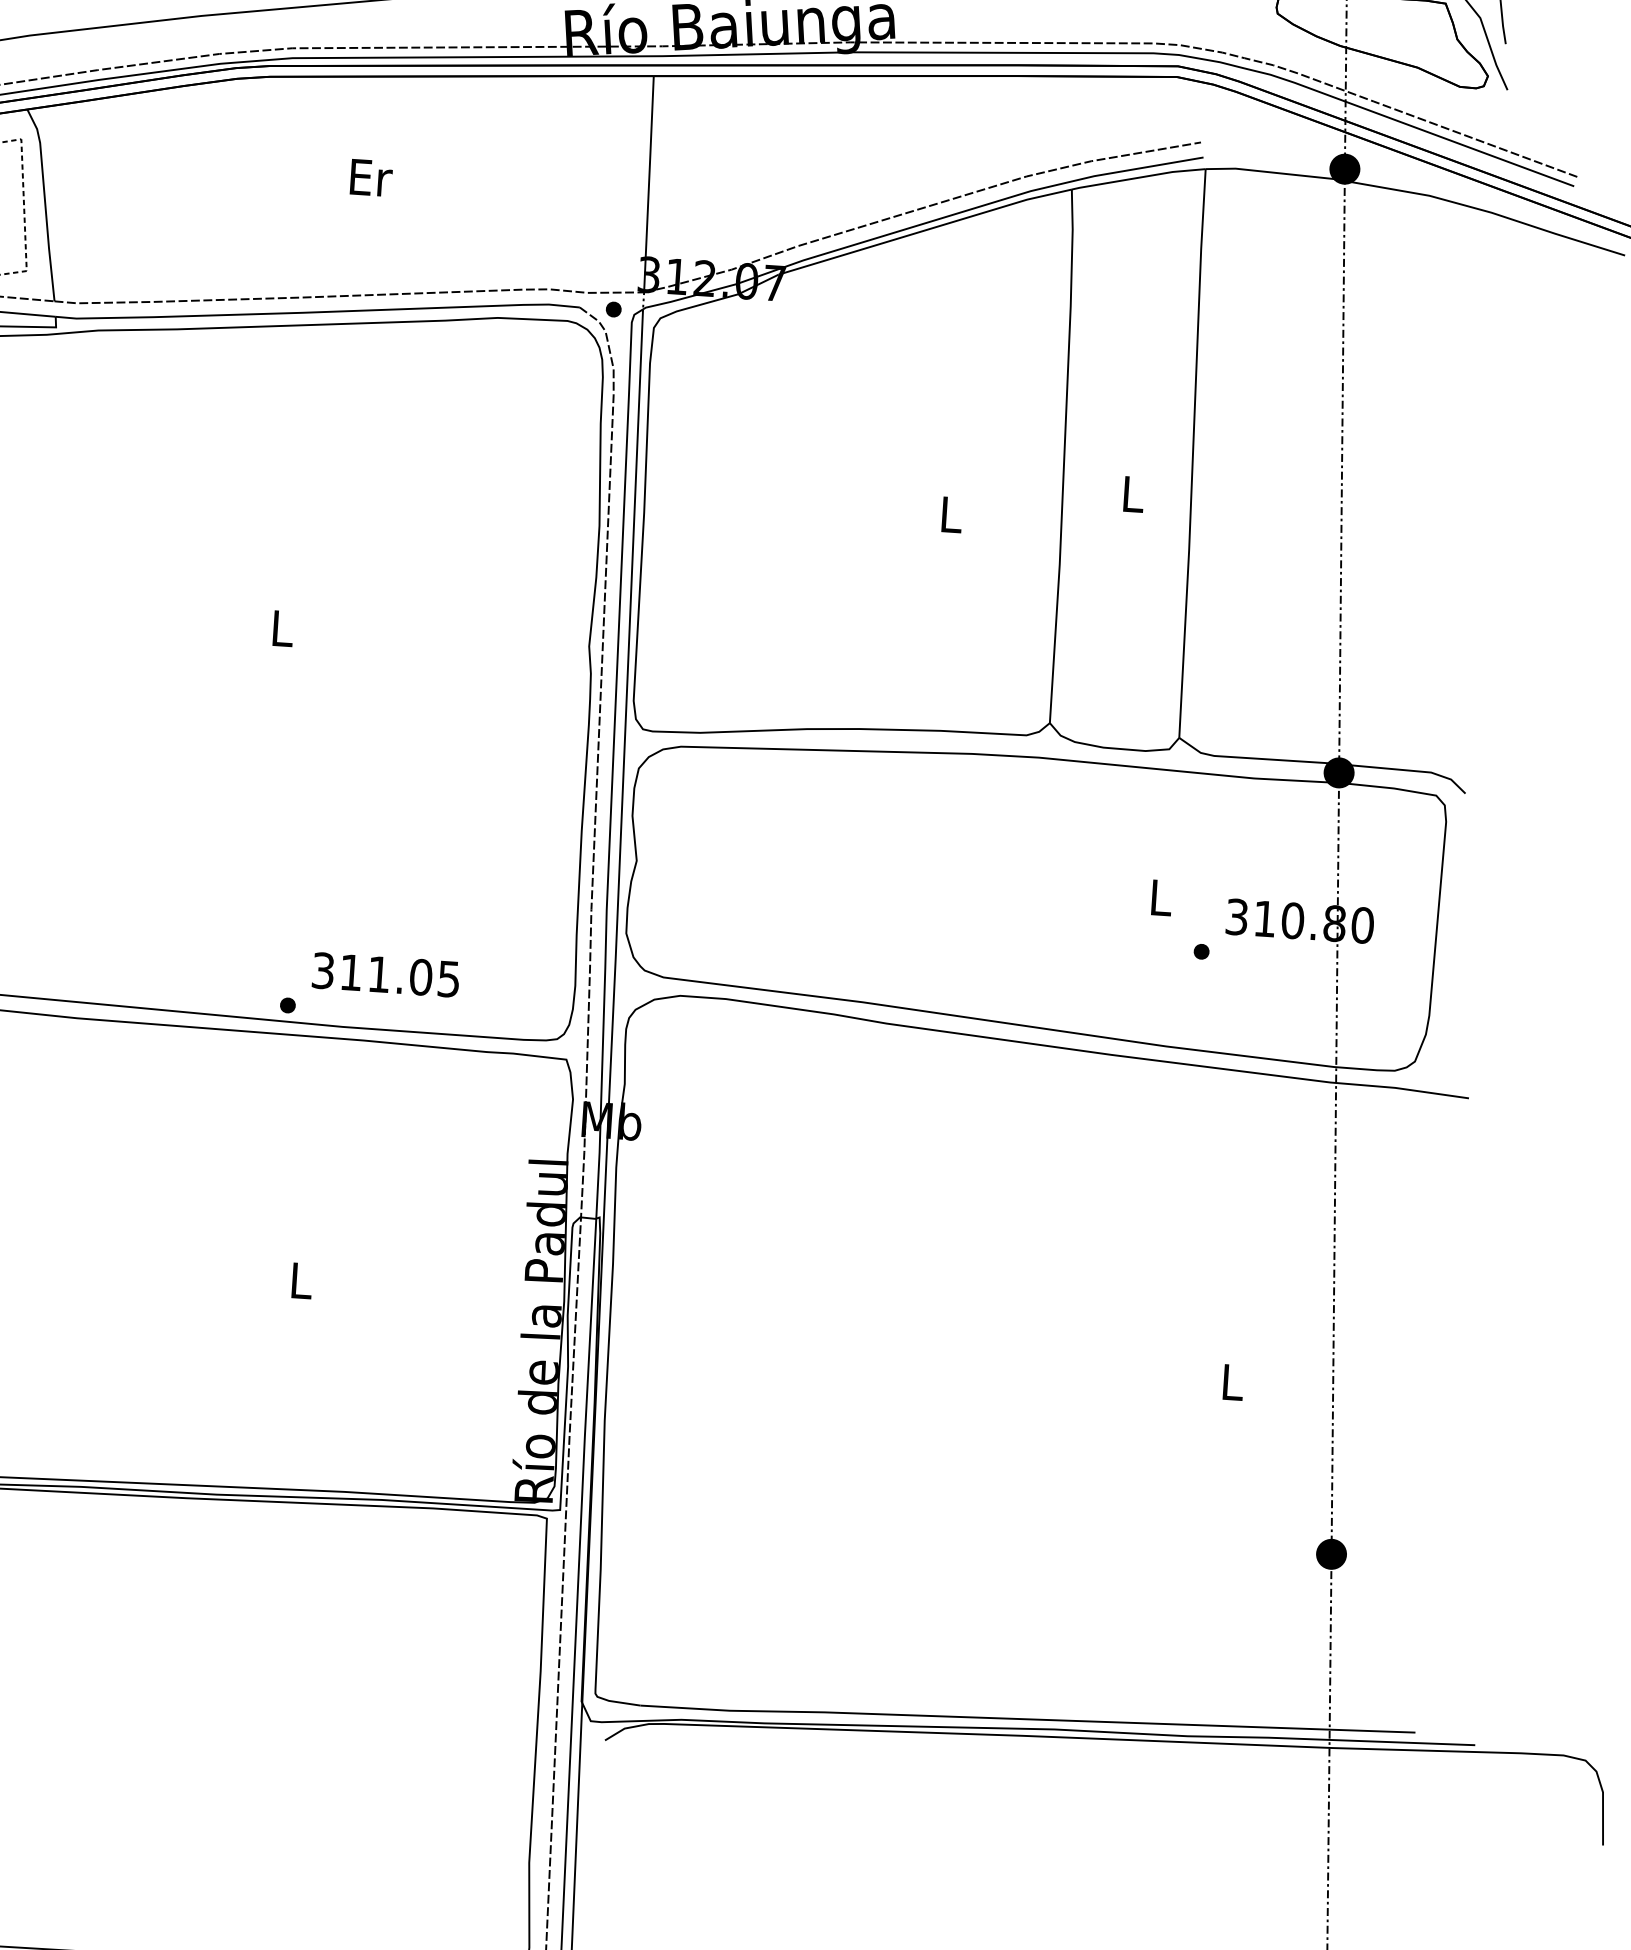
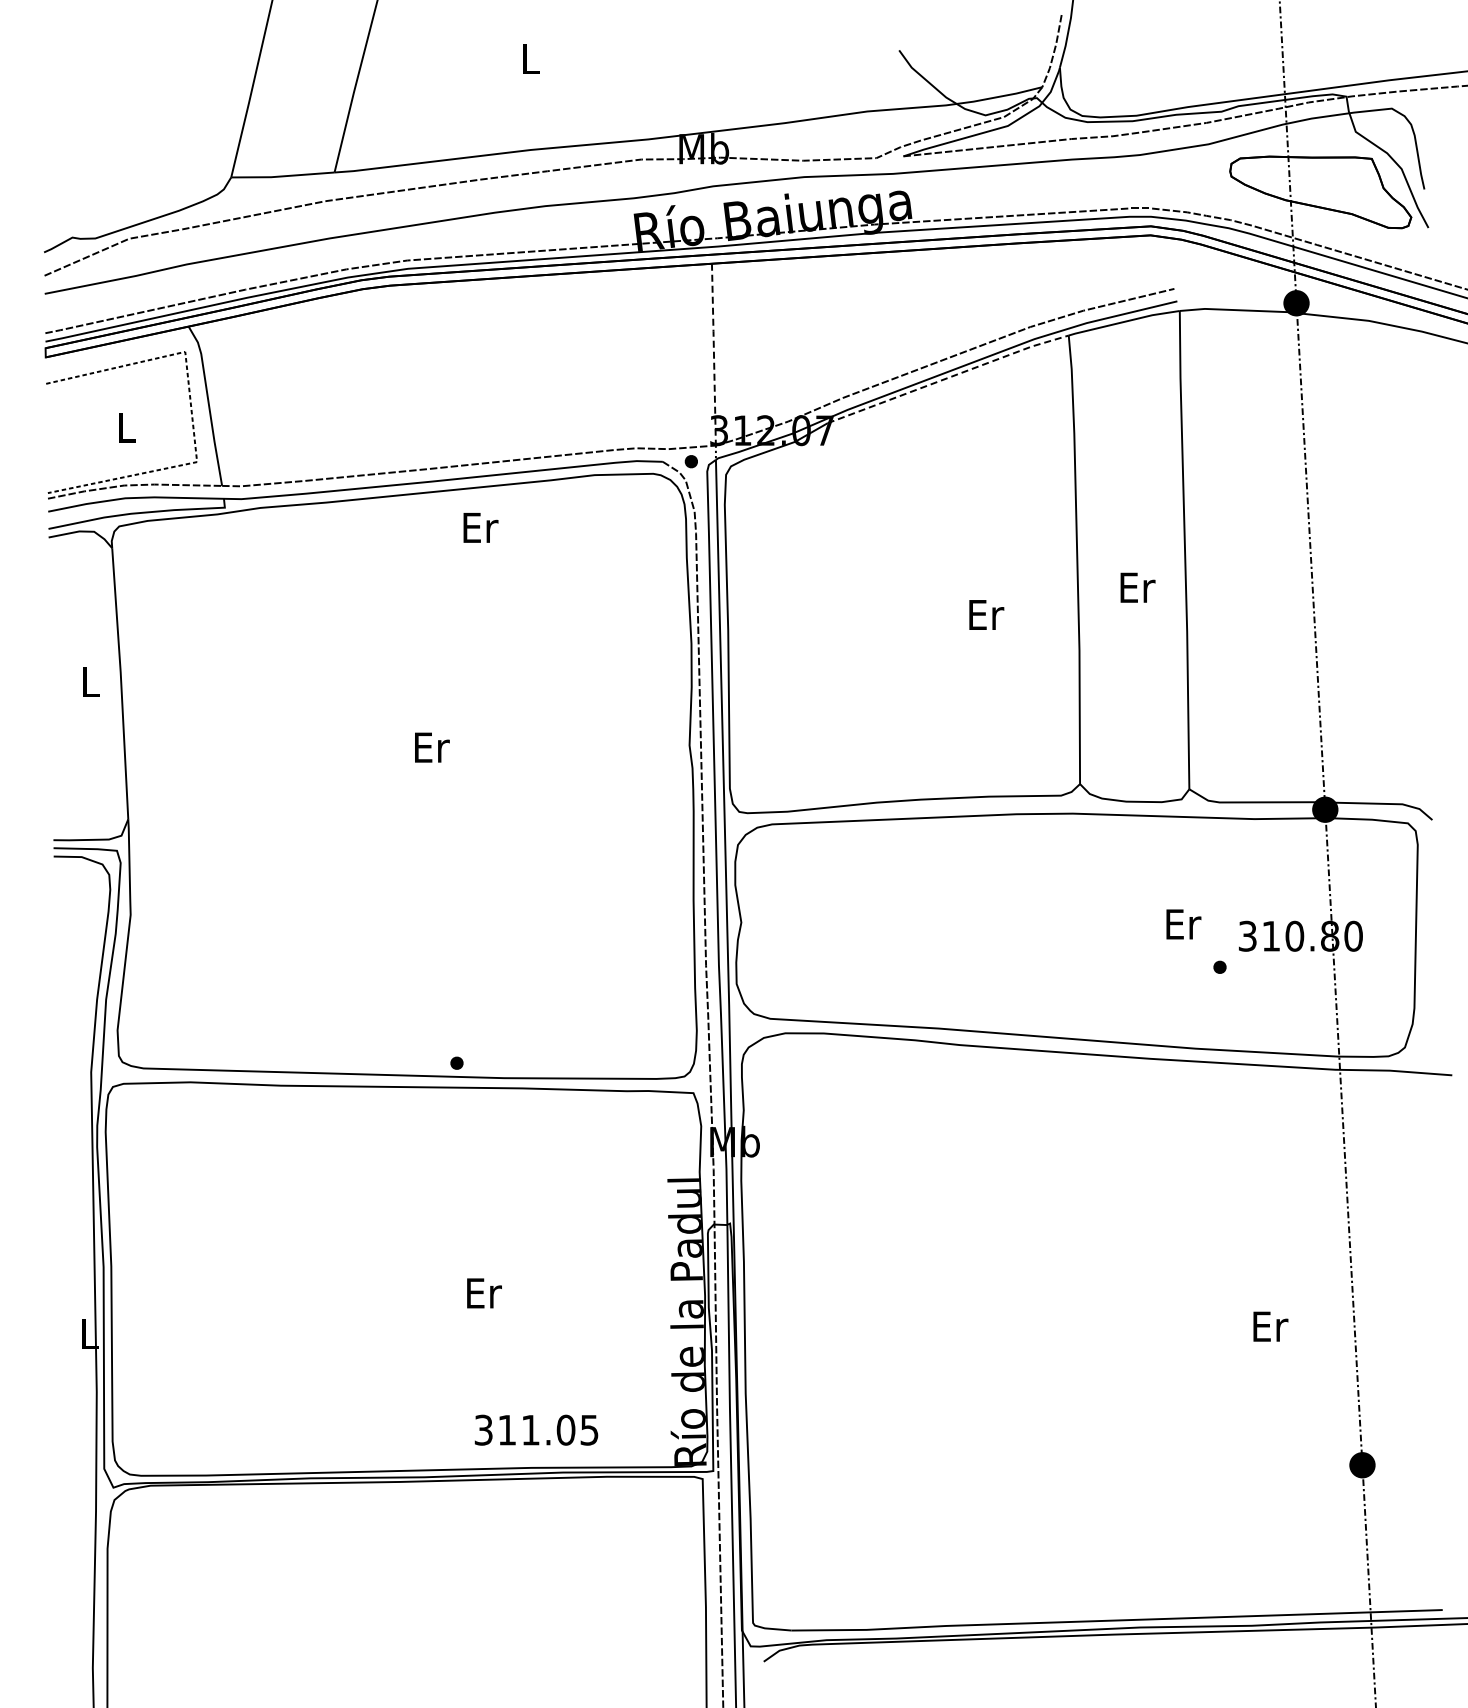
text: (370, 177) -> (480, 527), moved
line: (648, 184) -> (713, 354), solid -> dashed
line: (925, 229) -> (948, 377), solid -> dashed
text: (1133, 494) -> (1137, 587), L -> Er
text: (952, 514) -> (986, 614), L -> Er
text: (283, 628) -> (432, 747), L -> Er
text: (1161, 898) -> (1183, 924), L -> Er
text: (386, 974) -> (536, 1429), moved
text: (302, 1281) -> (484, 1293), L -> Er
text: (1233, 1382) -> (1270, 1326), L -> Er

